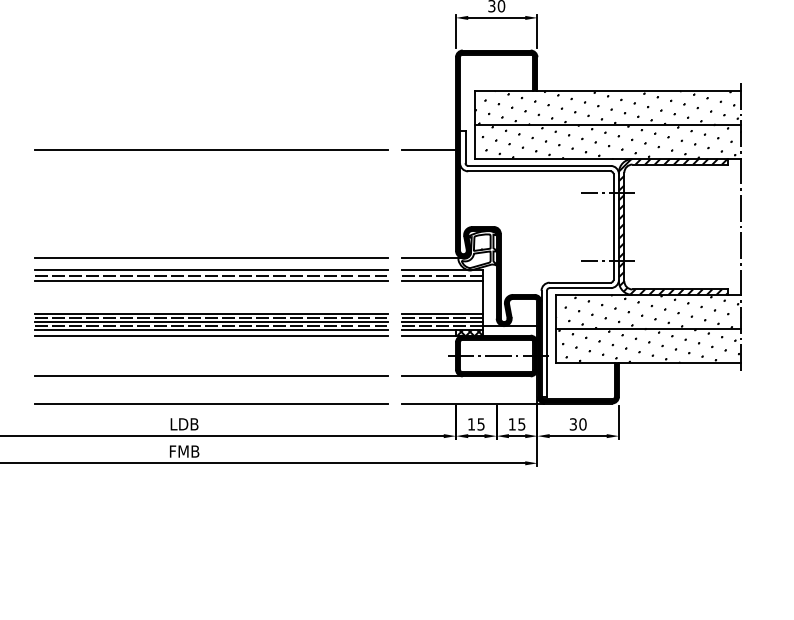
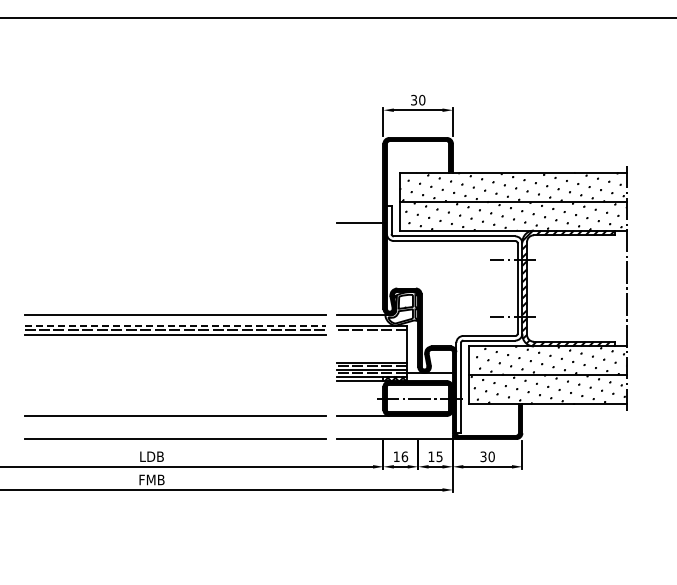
line: (210, 149) -> (174, 222), removed
line: (212, 270) -> (175, 325), solid -> dashed
line: (441, 280) -> (371, 334), removed
part: (212, 324) -> (175, 371), removed
text: (480, 424) -> (404, 456), 15 -> 16

